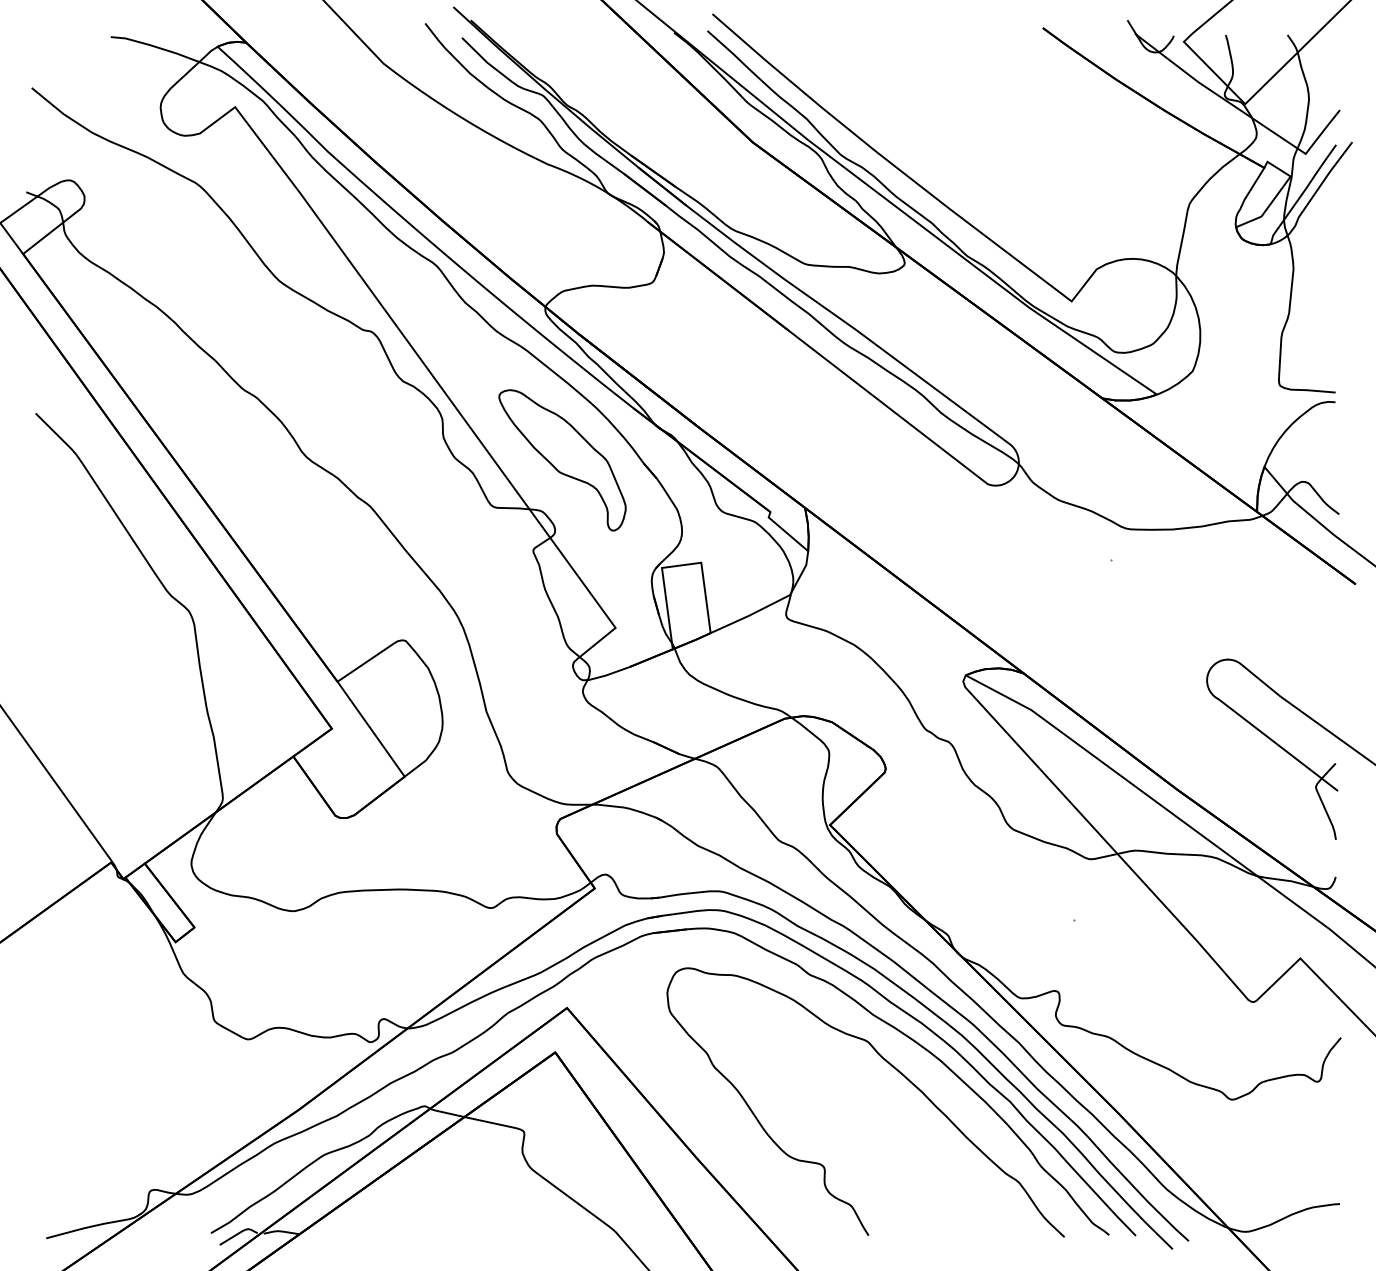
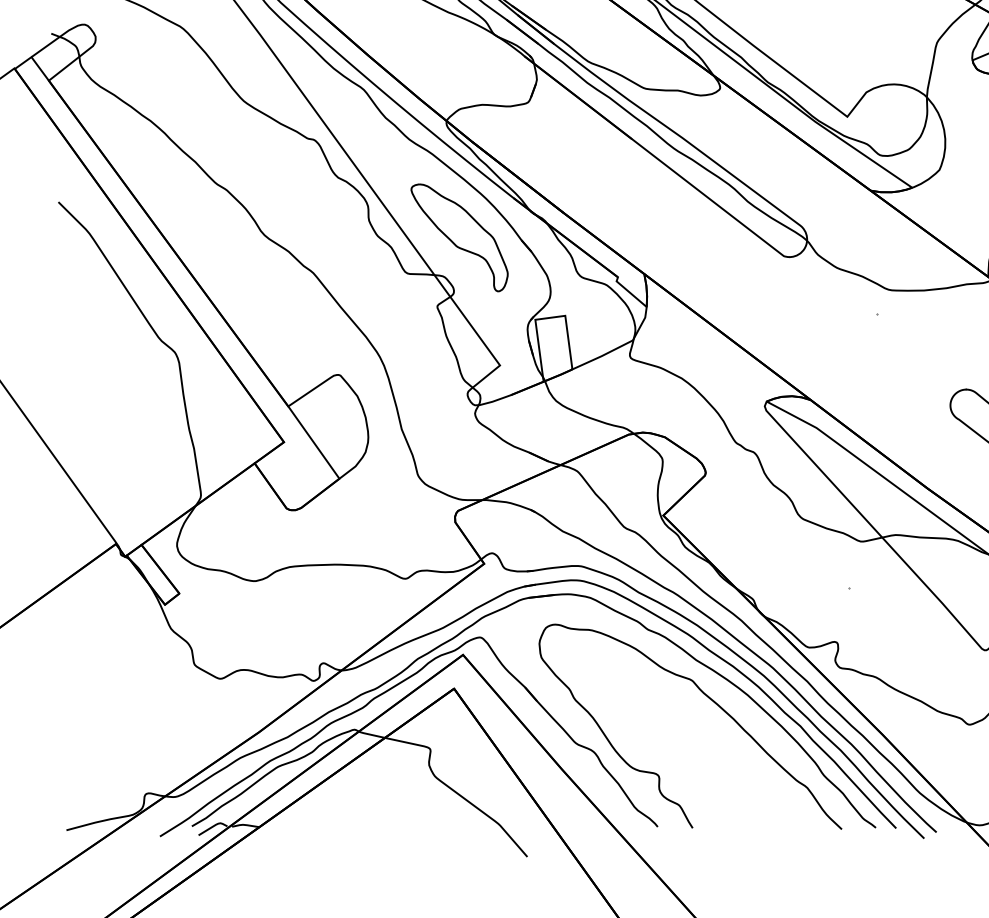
part: (464, 1058) -> (384, 693), added

